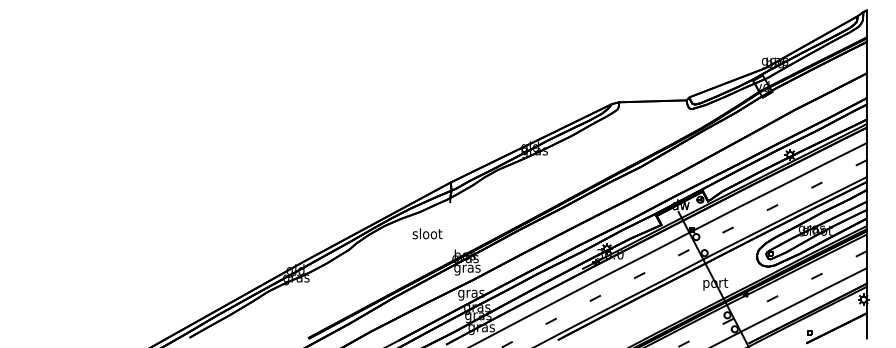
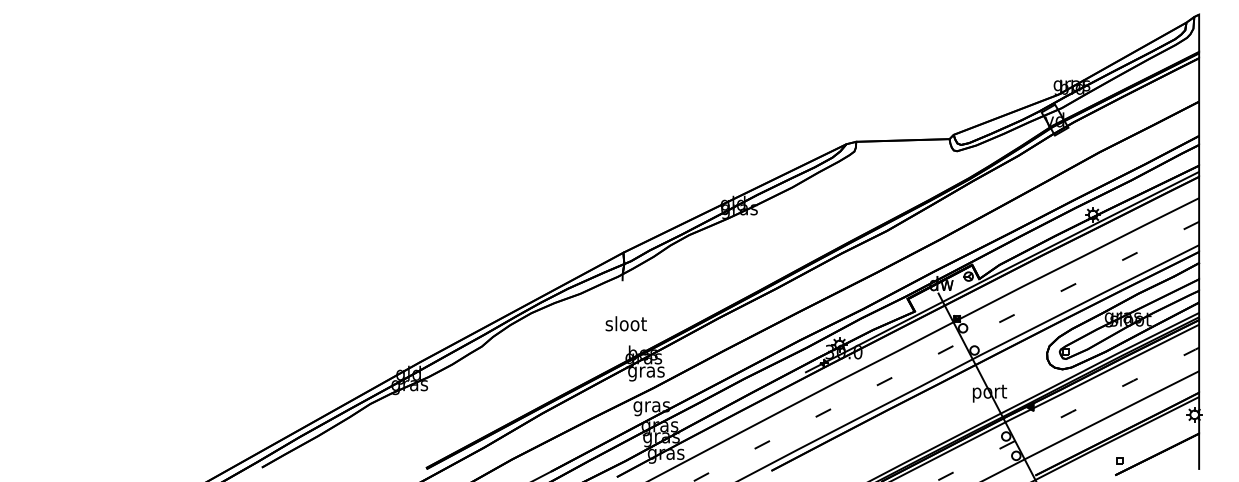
text: (427, 233) -> (625, 323), moved

